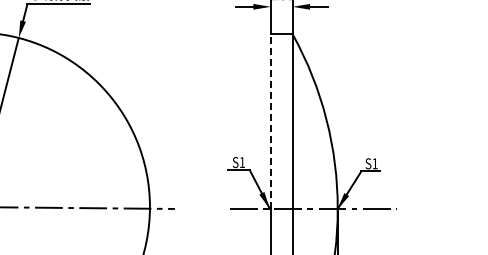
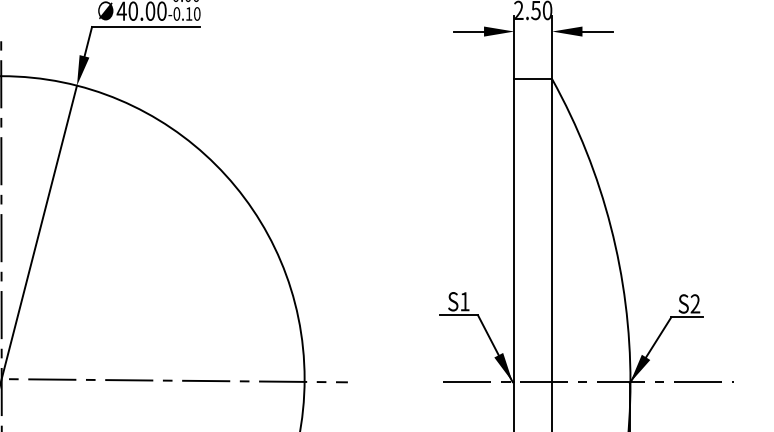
line: (270, 121) -> (513, 230), dashed -> solid
text: (374, 163) -> (694, 303), S1 -> S2

